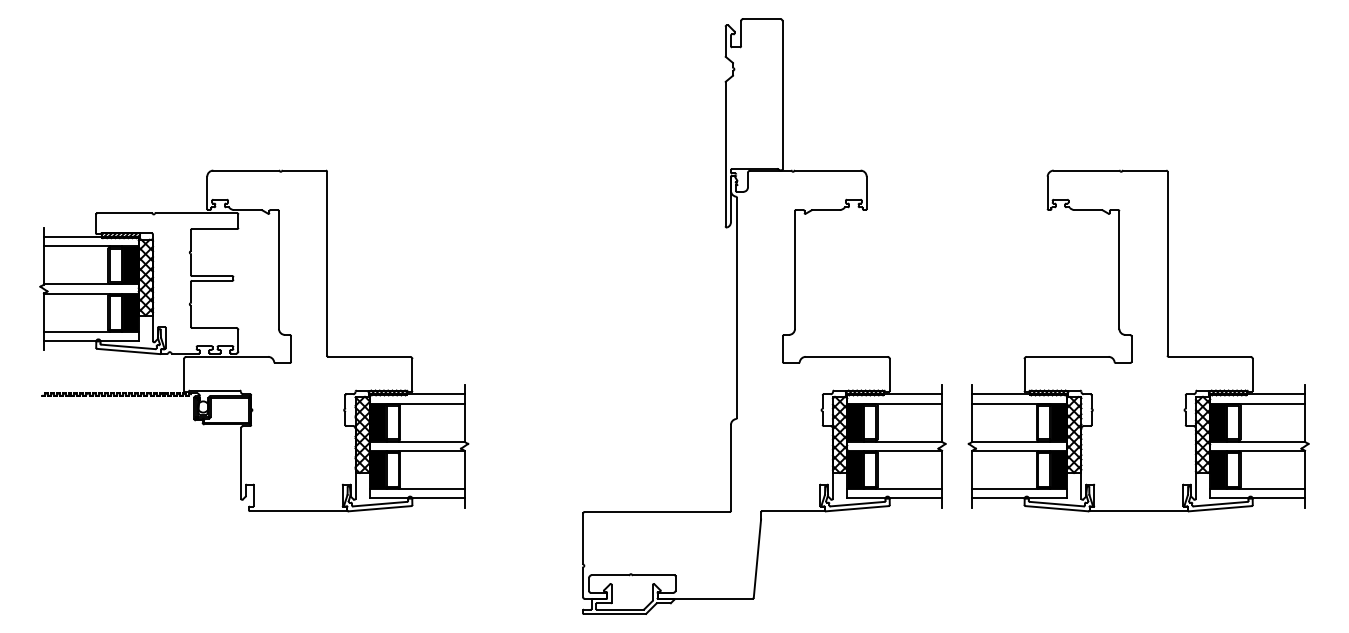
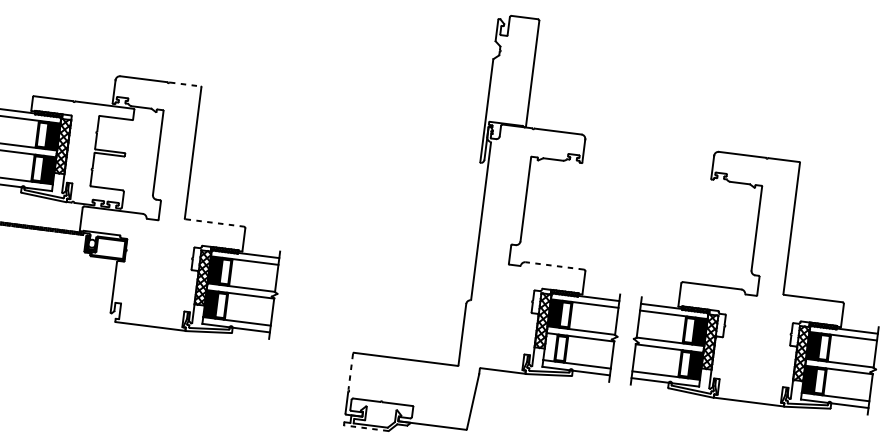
line: (304, 170) -> (185, 84), solid -> dashed
line: (369, 356) -> (214, 222), solid -> dashed
line: (846, 356) -> (554, 265), solid -> dashed
fill: (855, 470) -> (550, 347), removed
line: (583, 539) -> (350, 372), solid -> dashed
line: (614, 614) -> (366, 428), solid -> dashed

